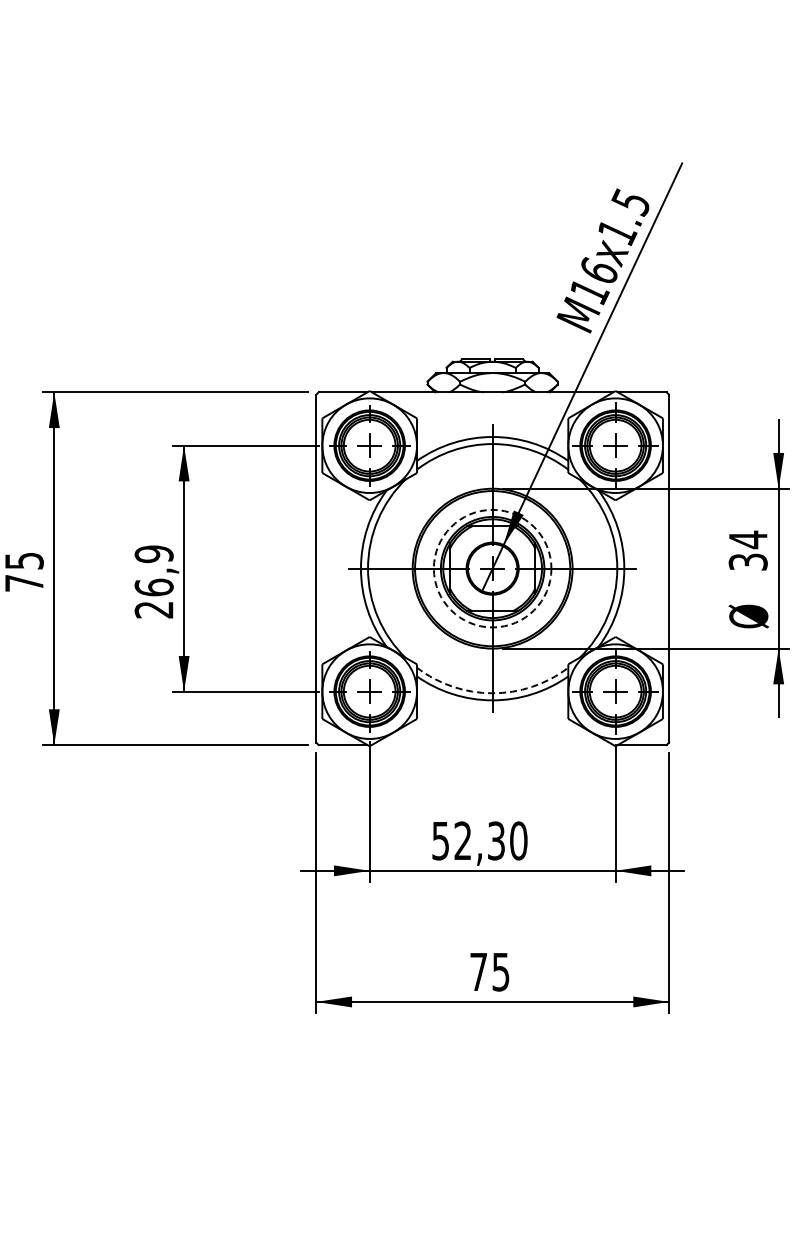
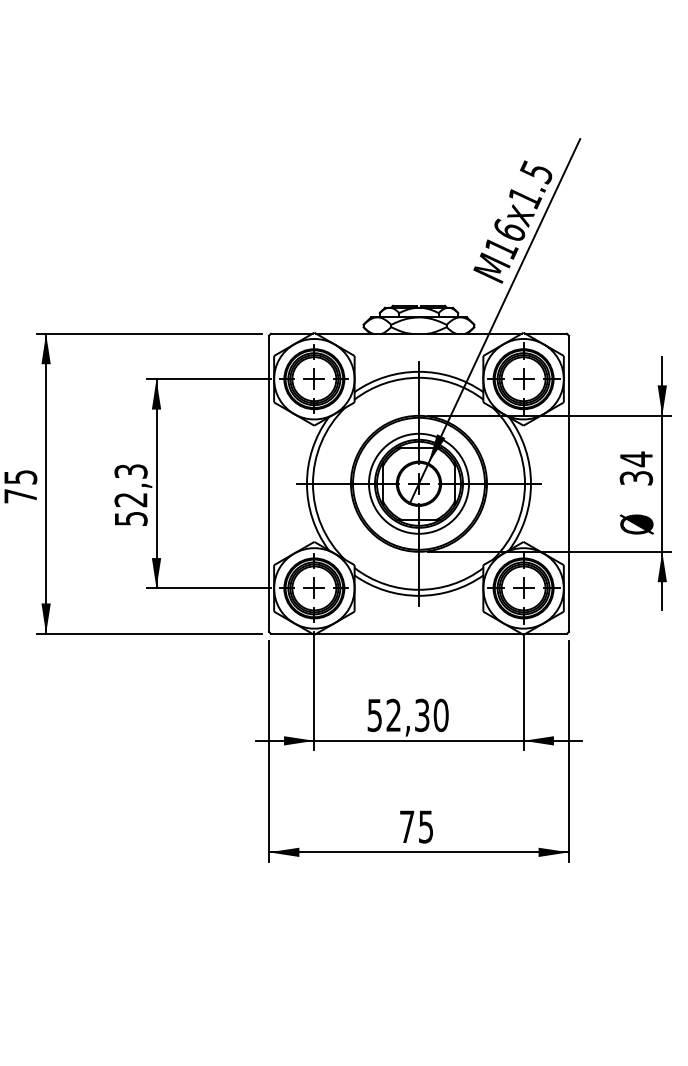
circle: (492, 568) -> (418, 483), dashed -> solid
text: (153, 581) -> (130, 494), 26,9 -> 52,3
arc: (492, 693) -> (418, 589), dashed -> solid
line: (492, 745) -> (418, 634), added

